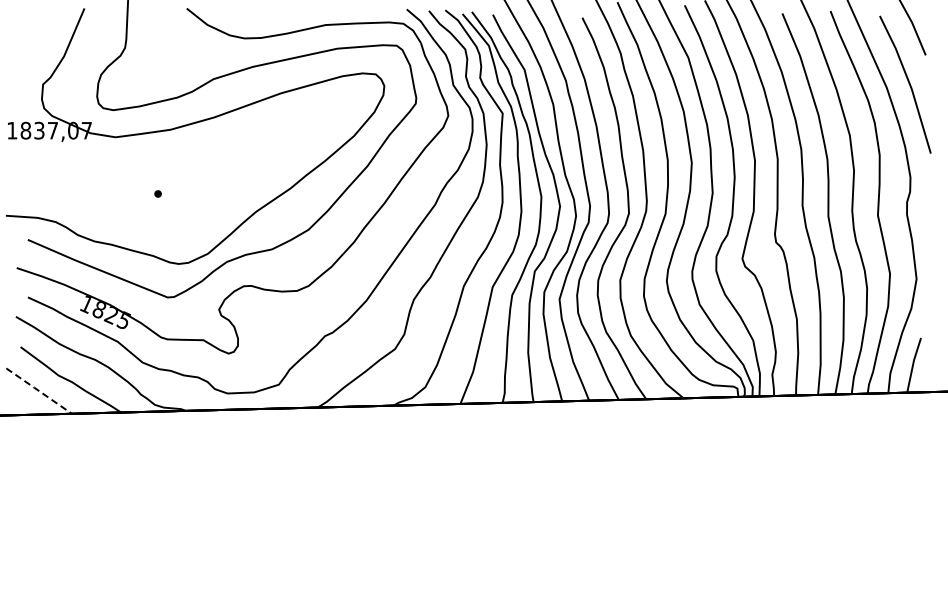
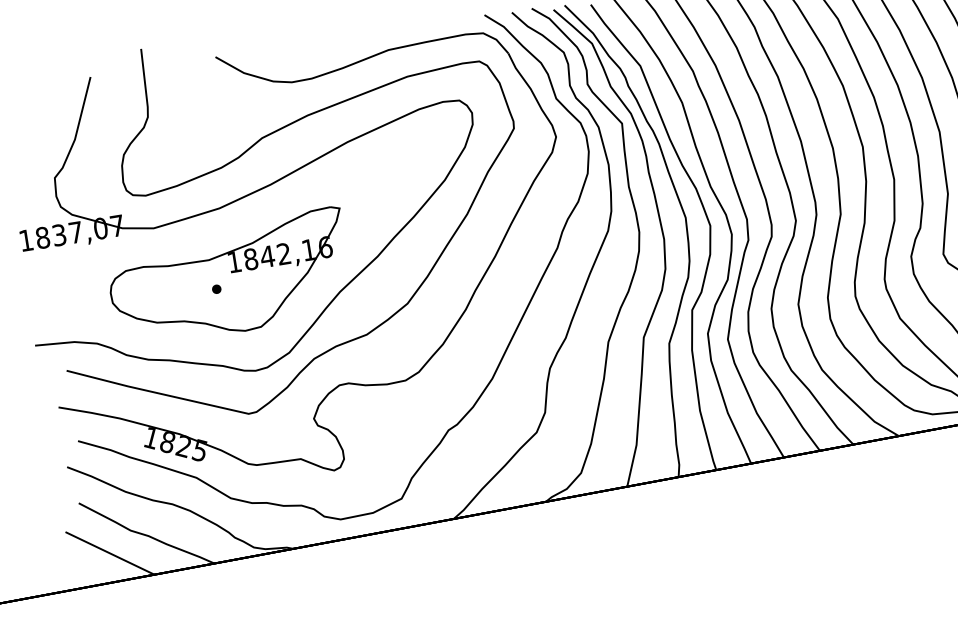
part: (169, 186) -> (229, 277), added
line: (39, 391) -> (110, 553), dashed -> solid

